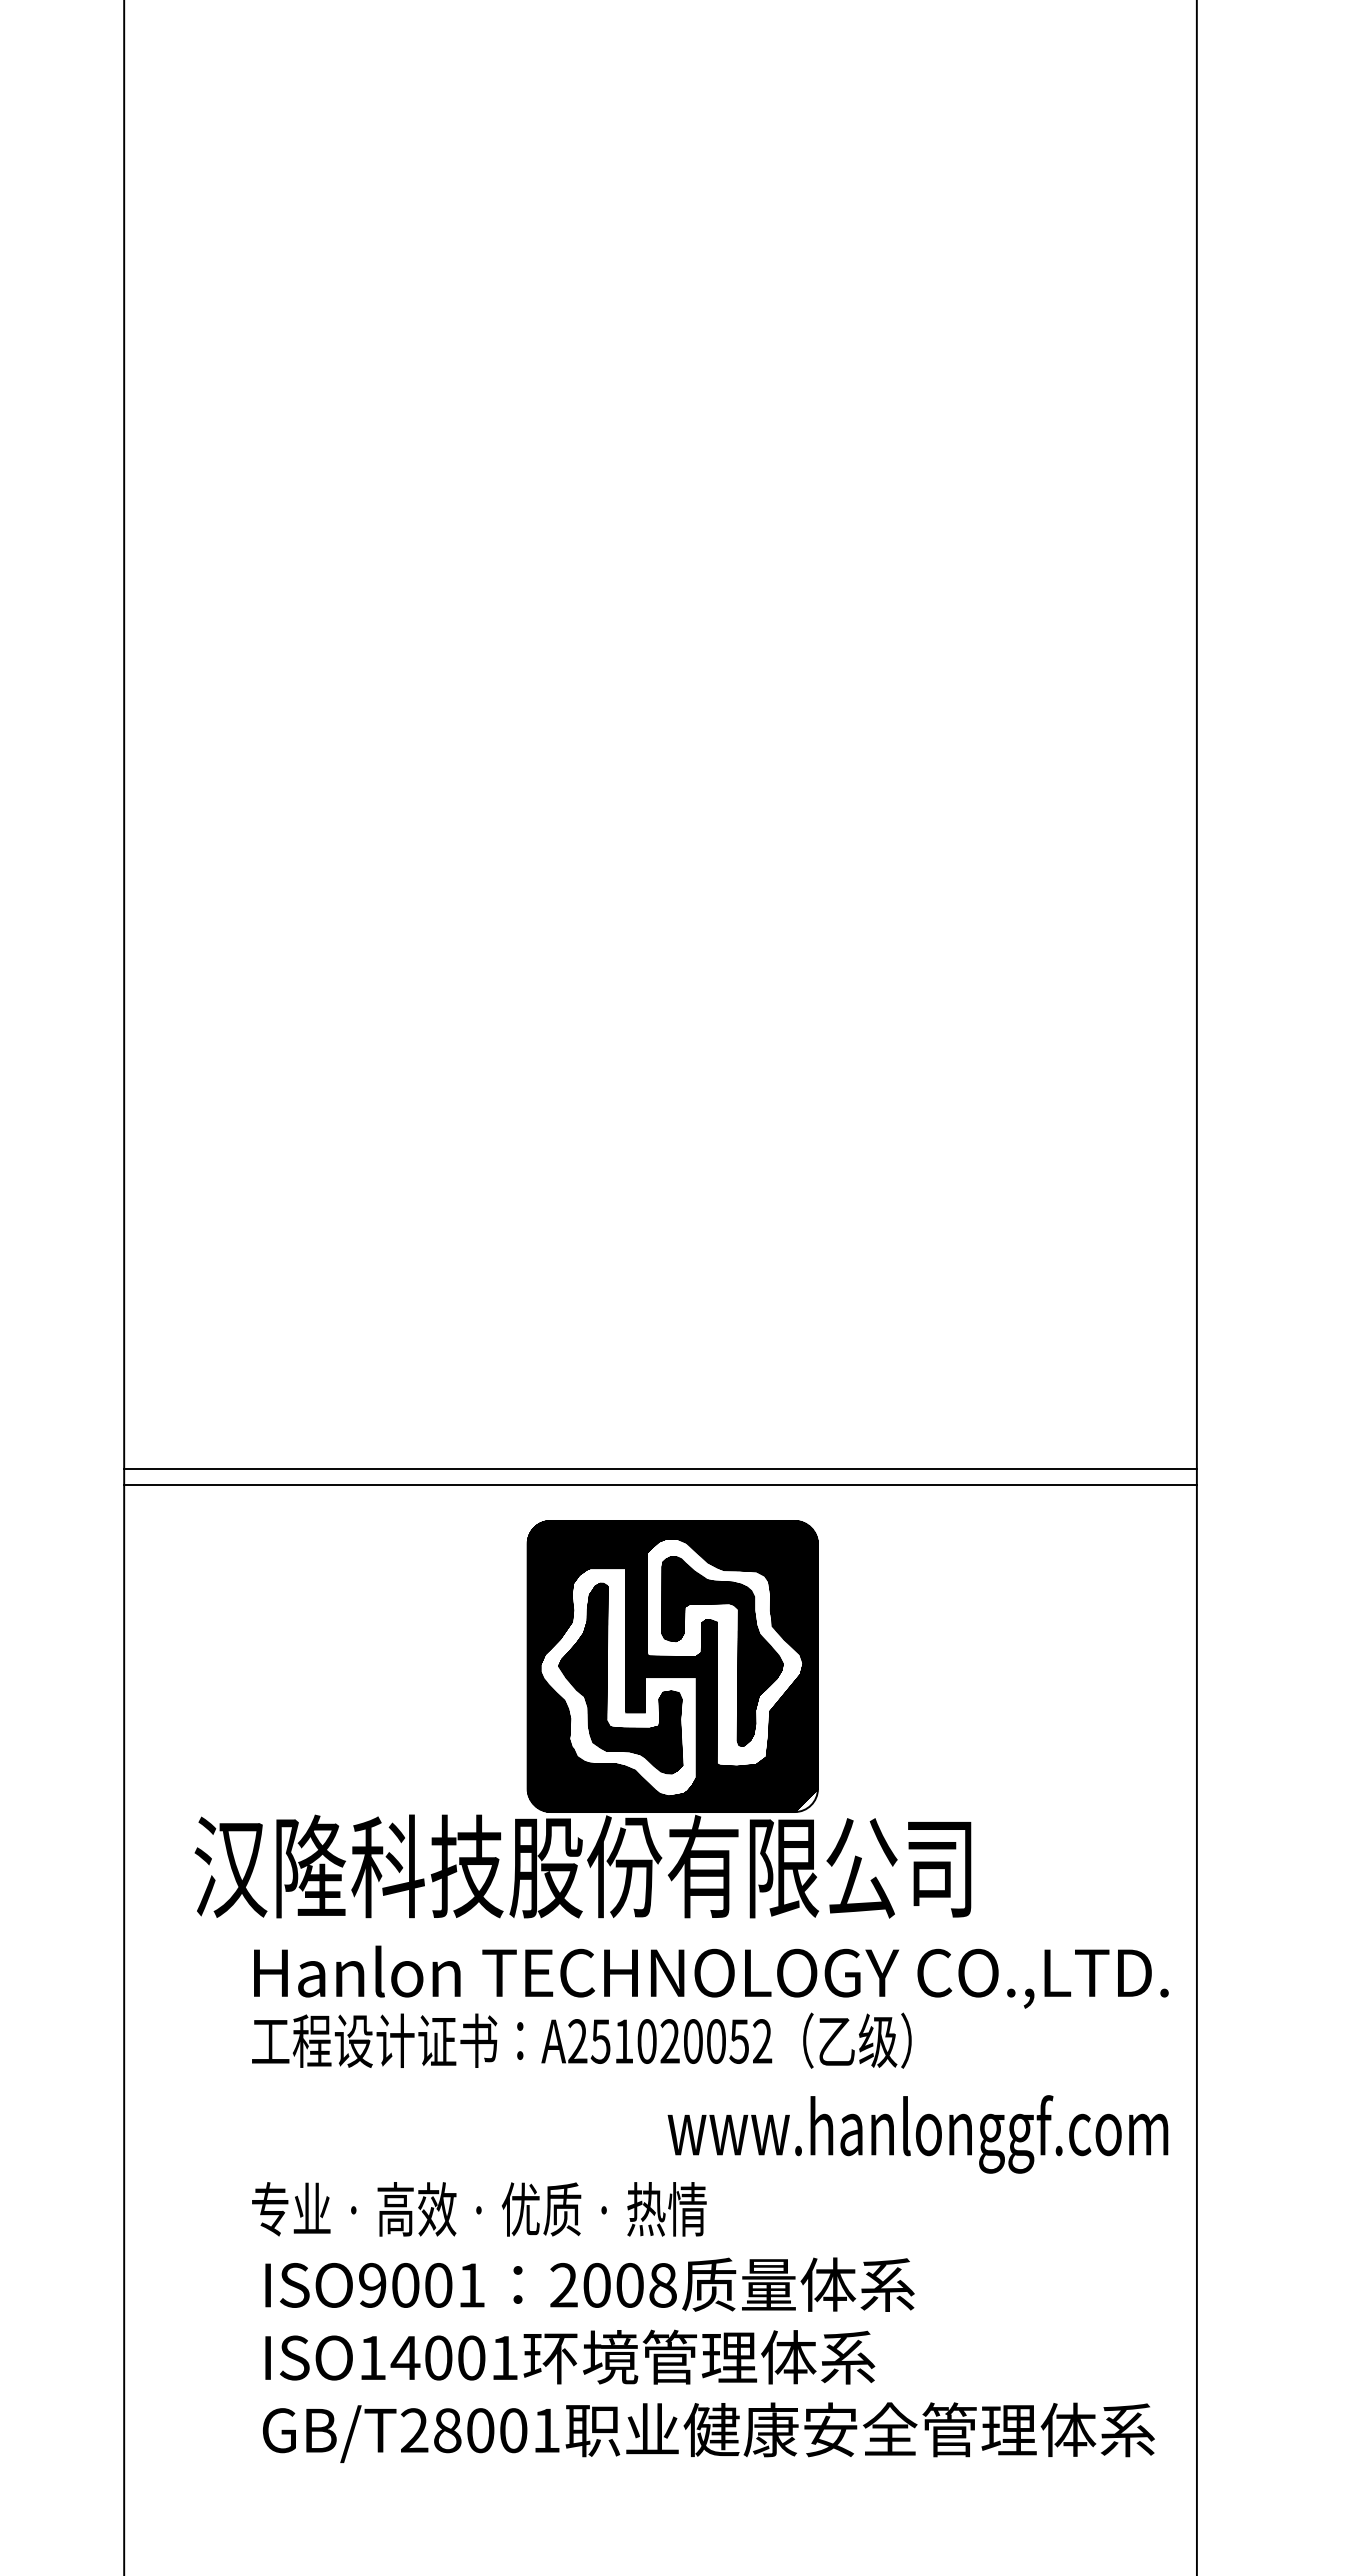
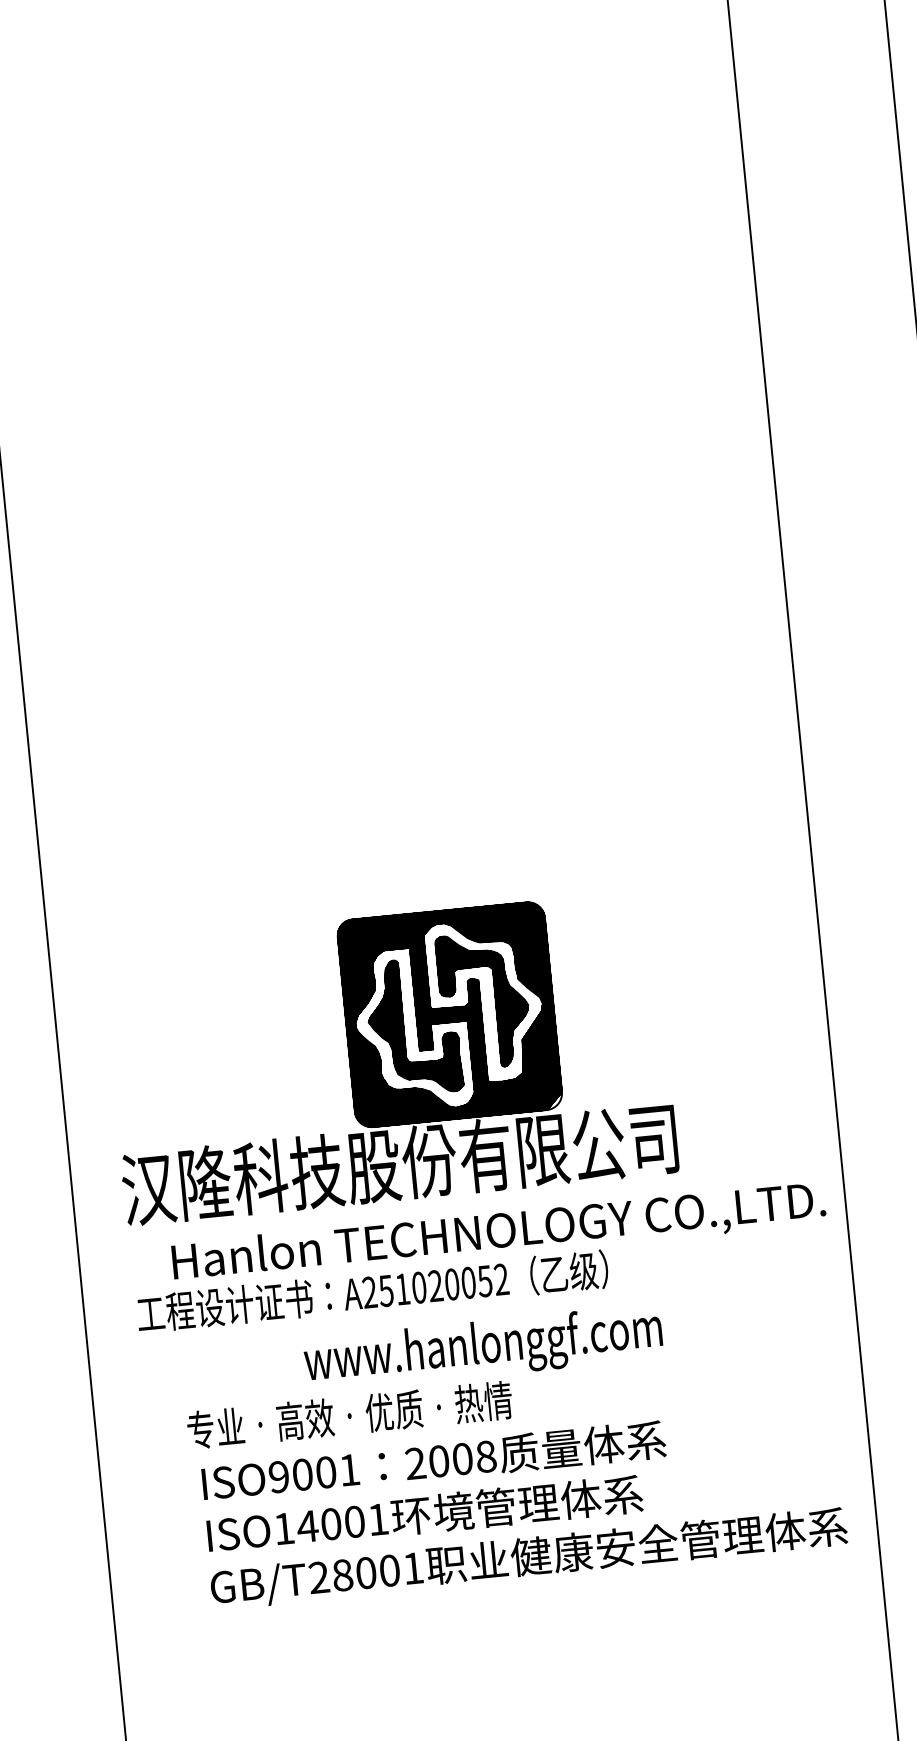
line: (660, 1469) -> (427, 875), removed
line: (660, 1485) -> (428, 886), removed
text: (581, 2040) -> (372, 1291), moved
text: (917, 2134) -> (483, 1348), moved

